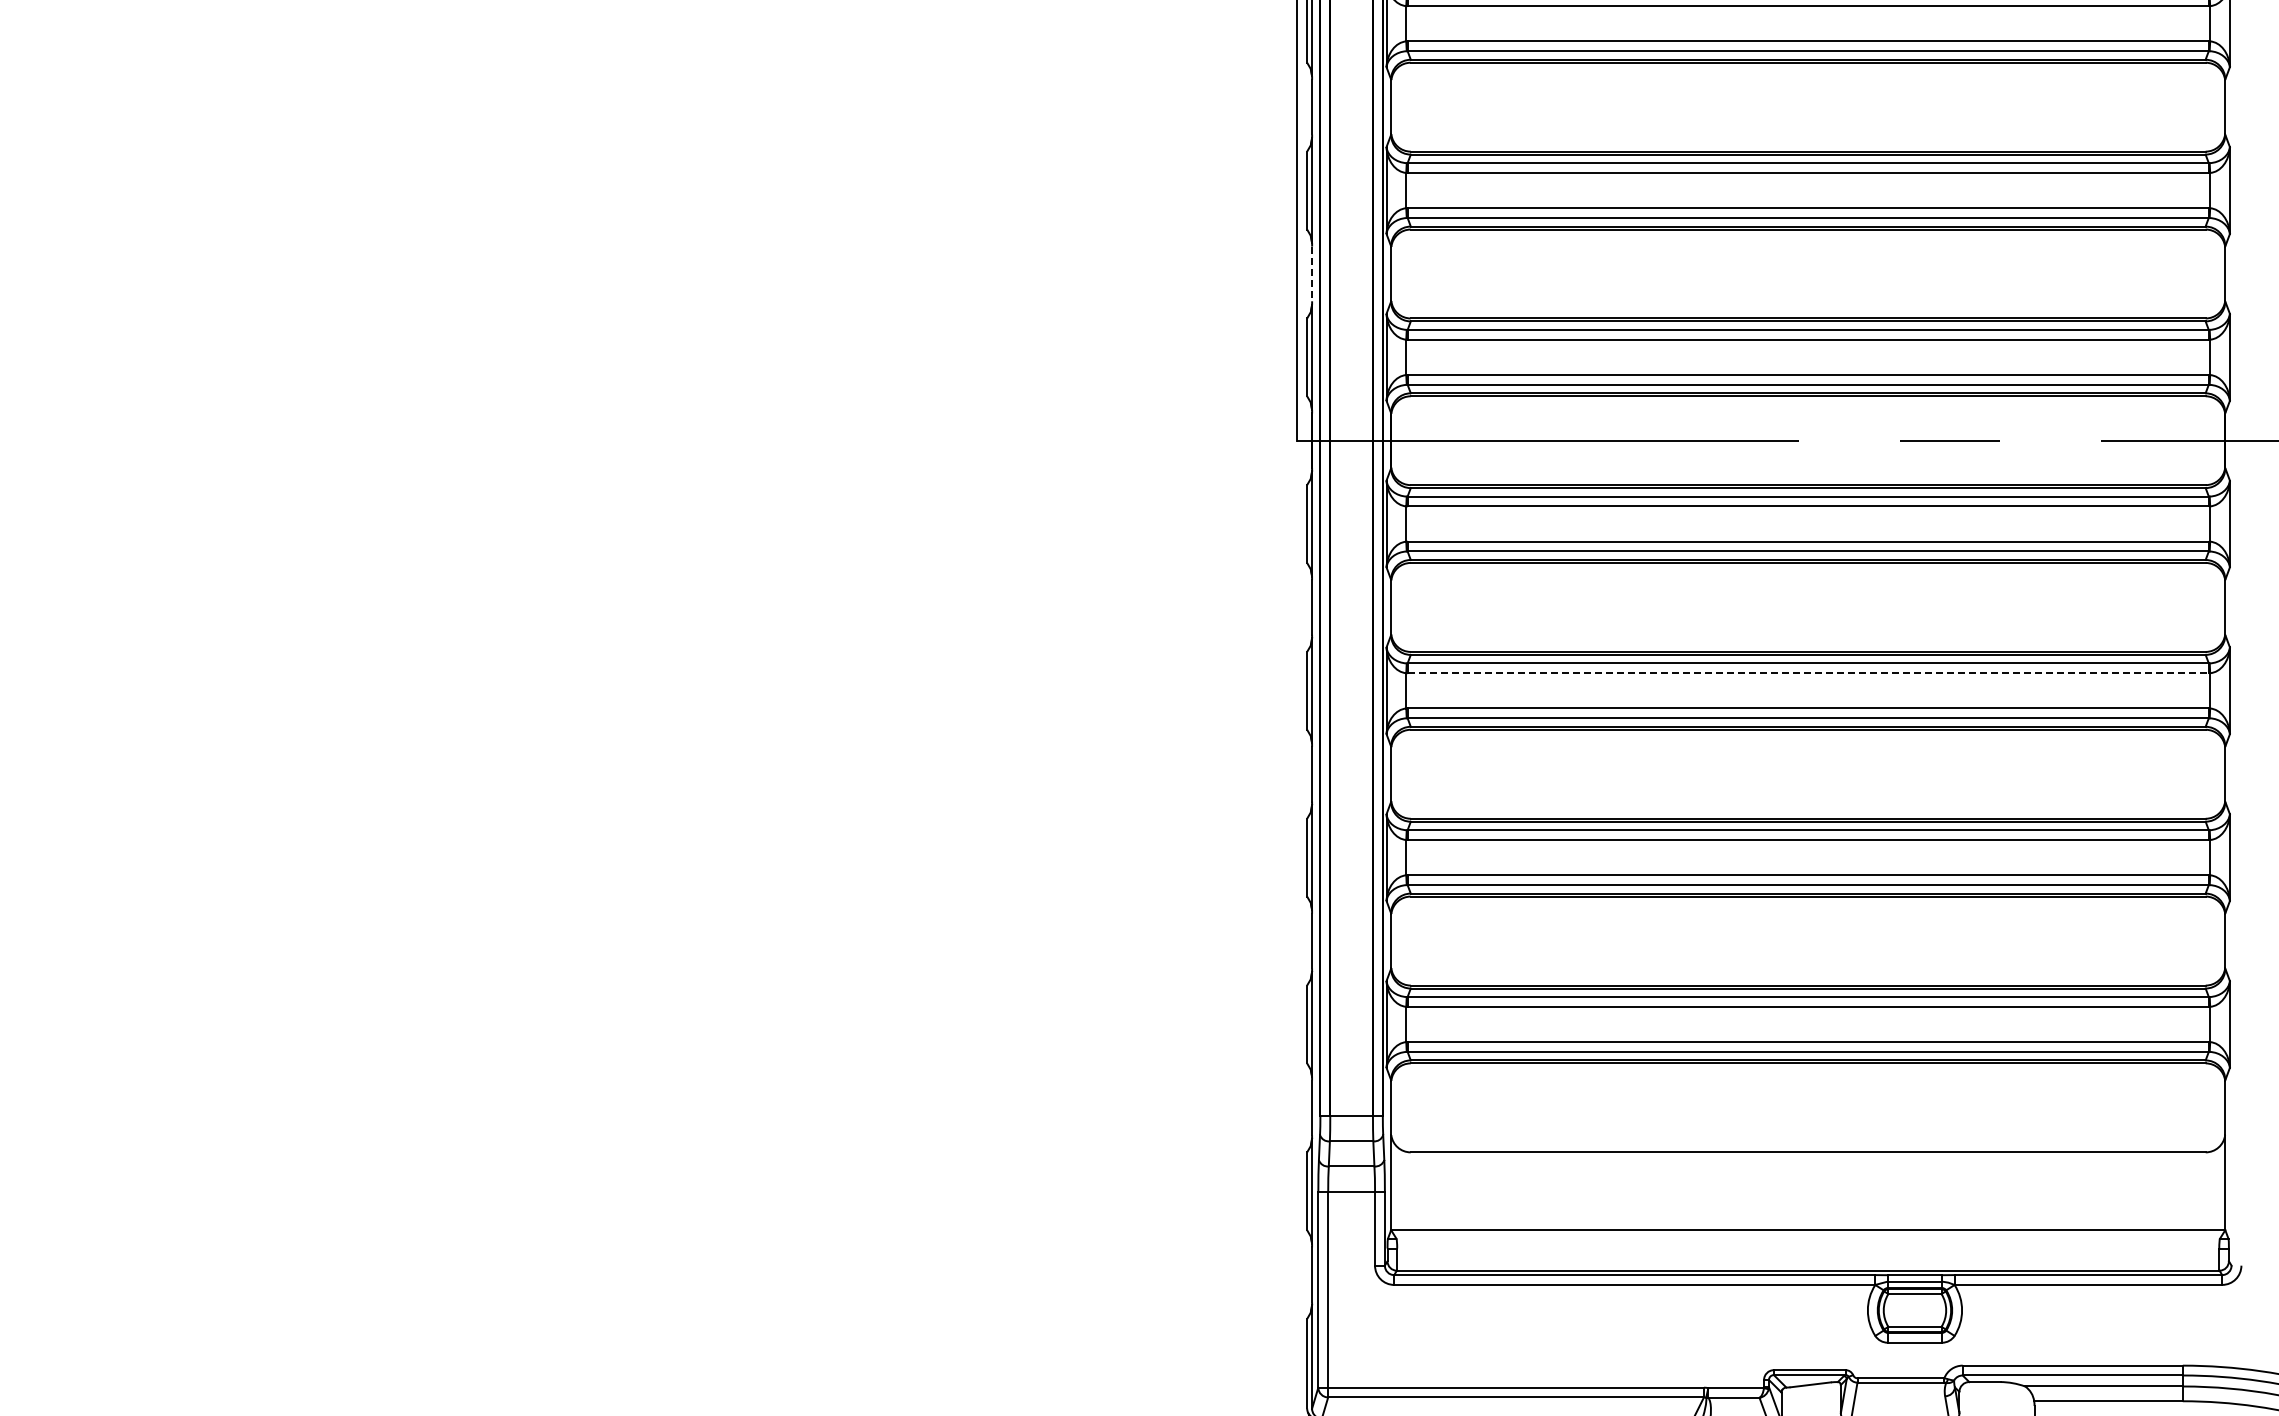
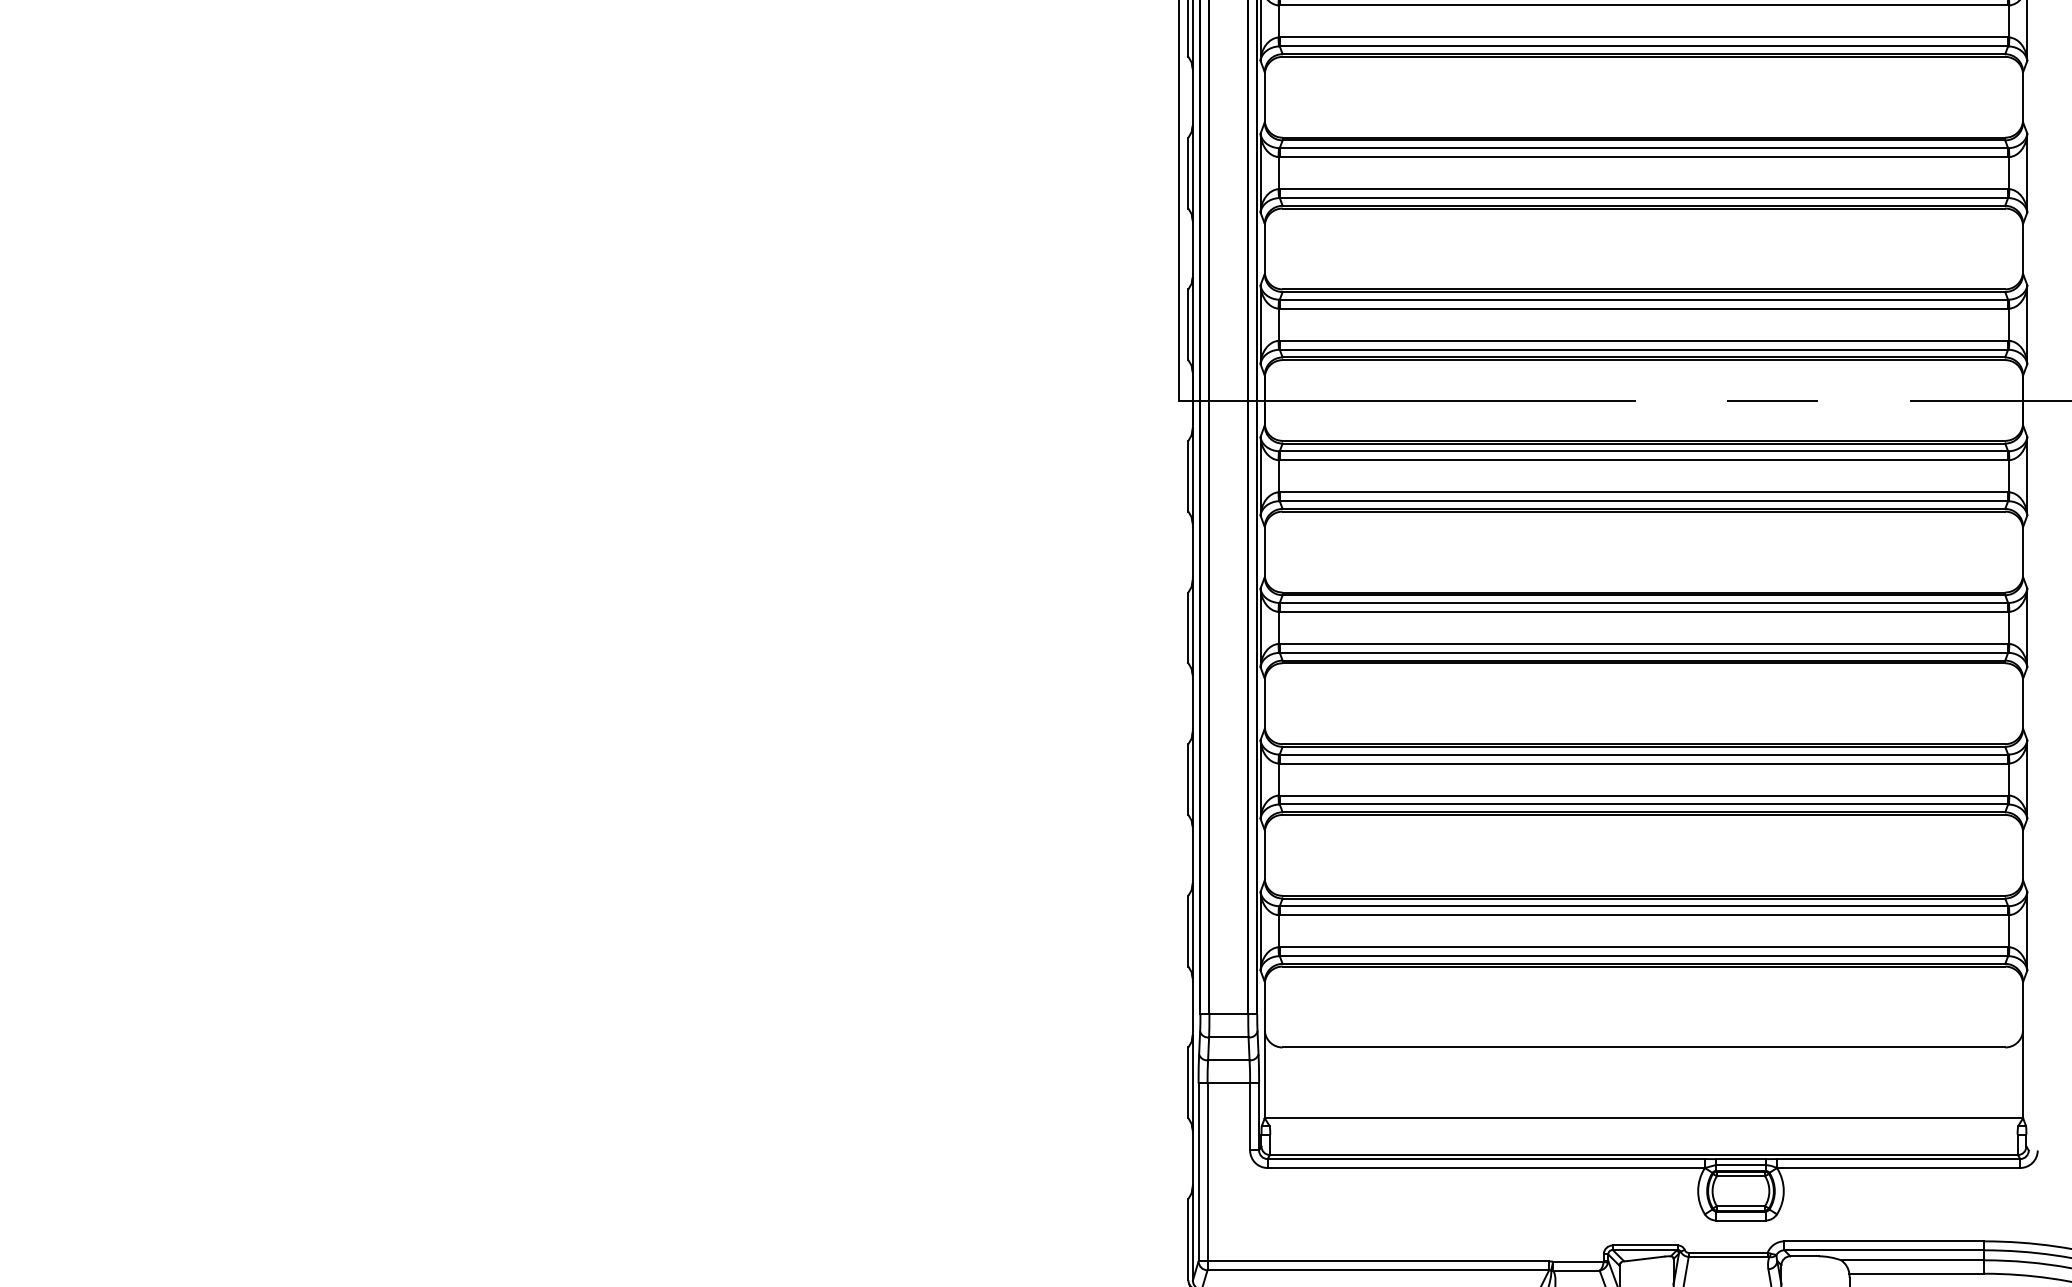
line: (1312, 274) -> (1193, 249), dashed -> solid
line: (1808, 673) -> (1644, 612), dashed -> solid

